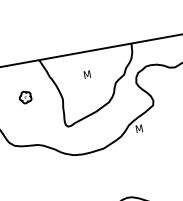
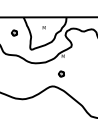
part: (142, 166) -> (61, 73), added

